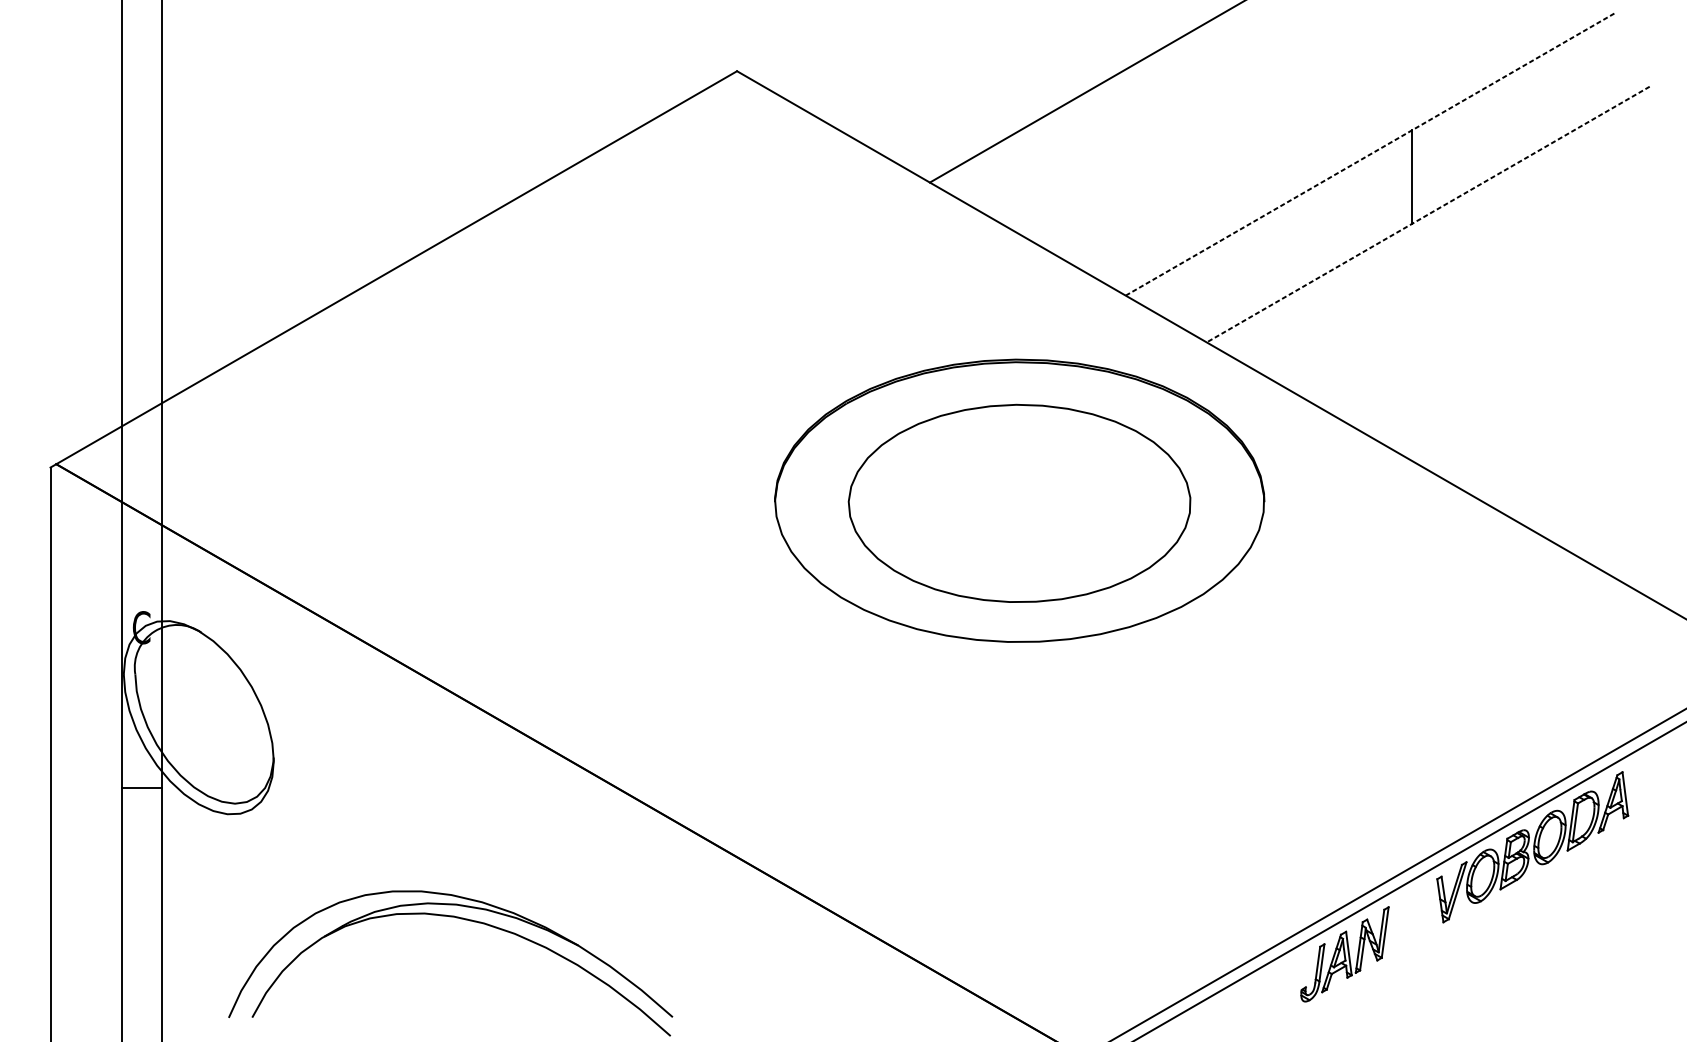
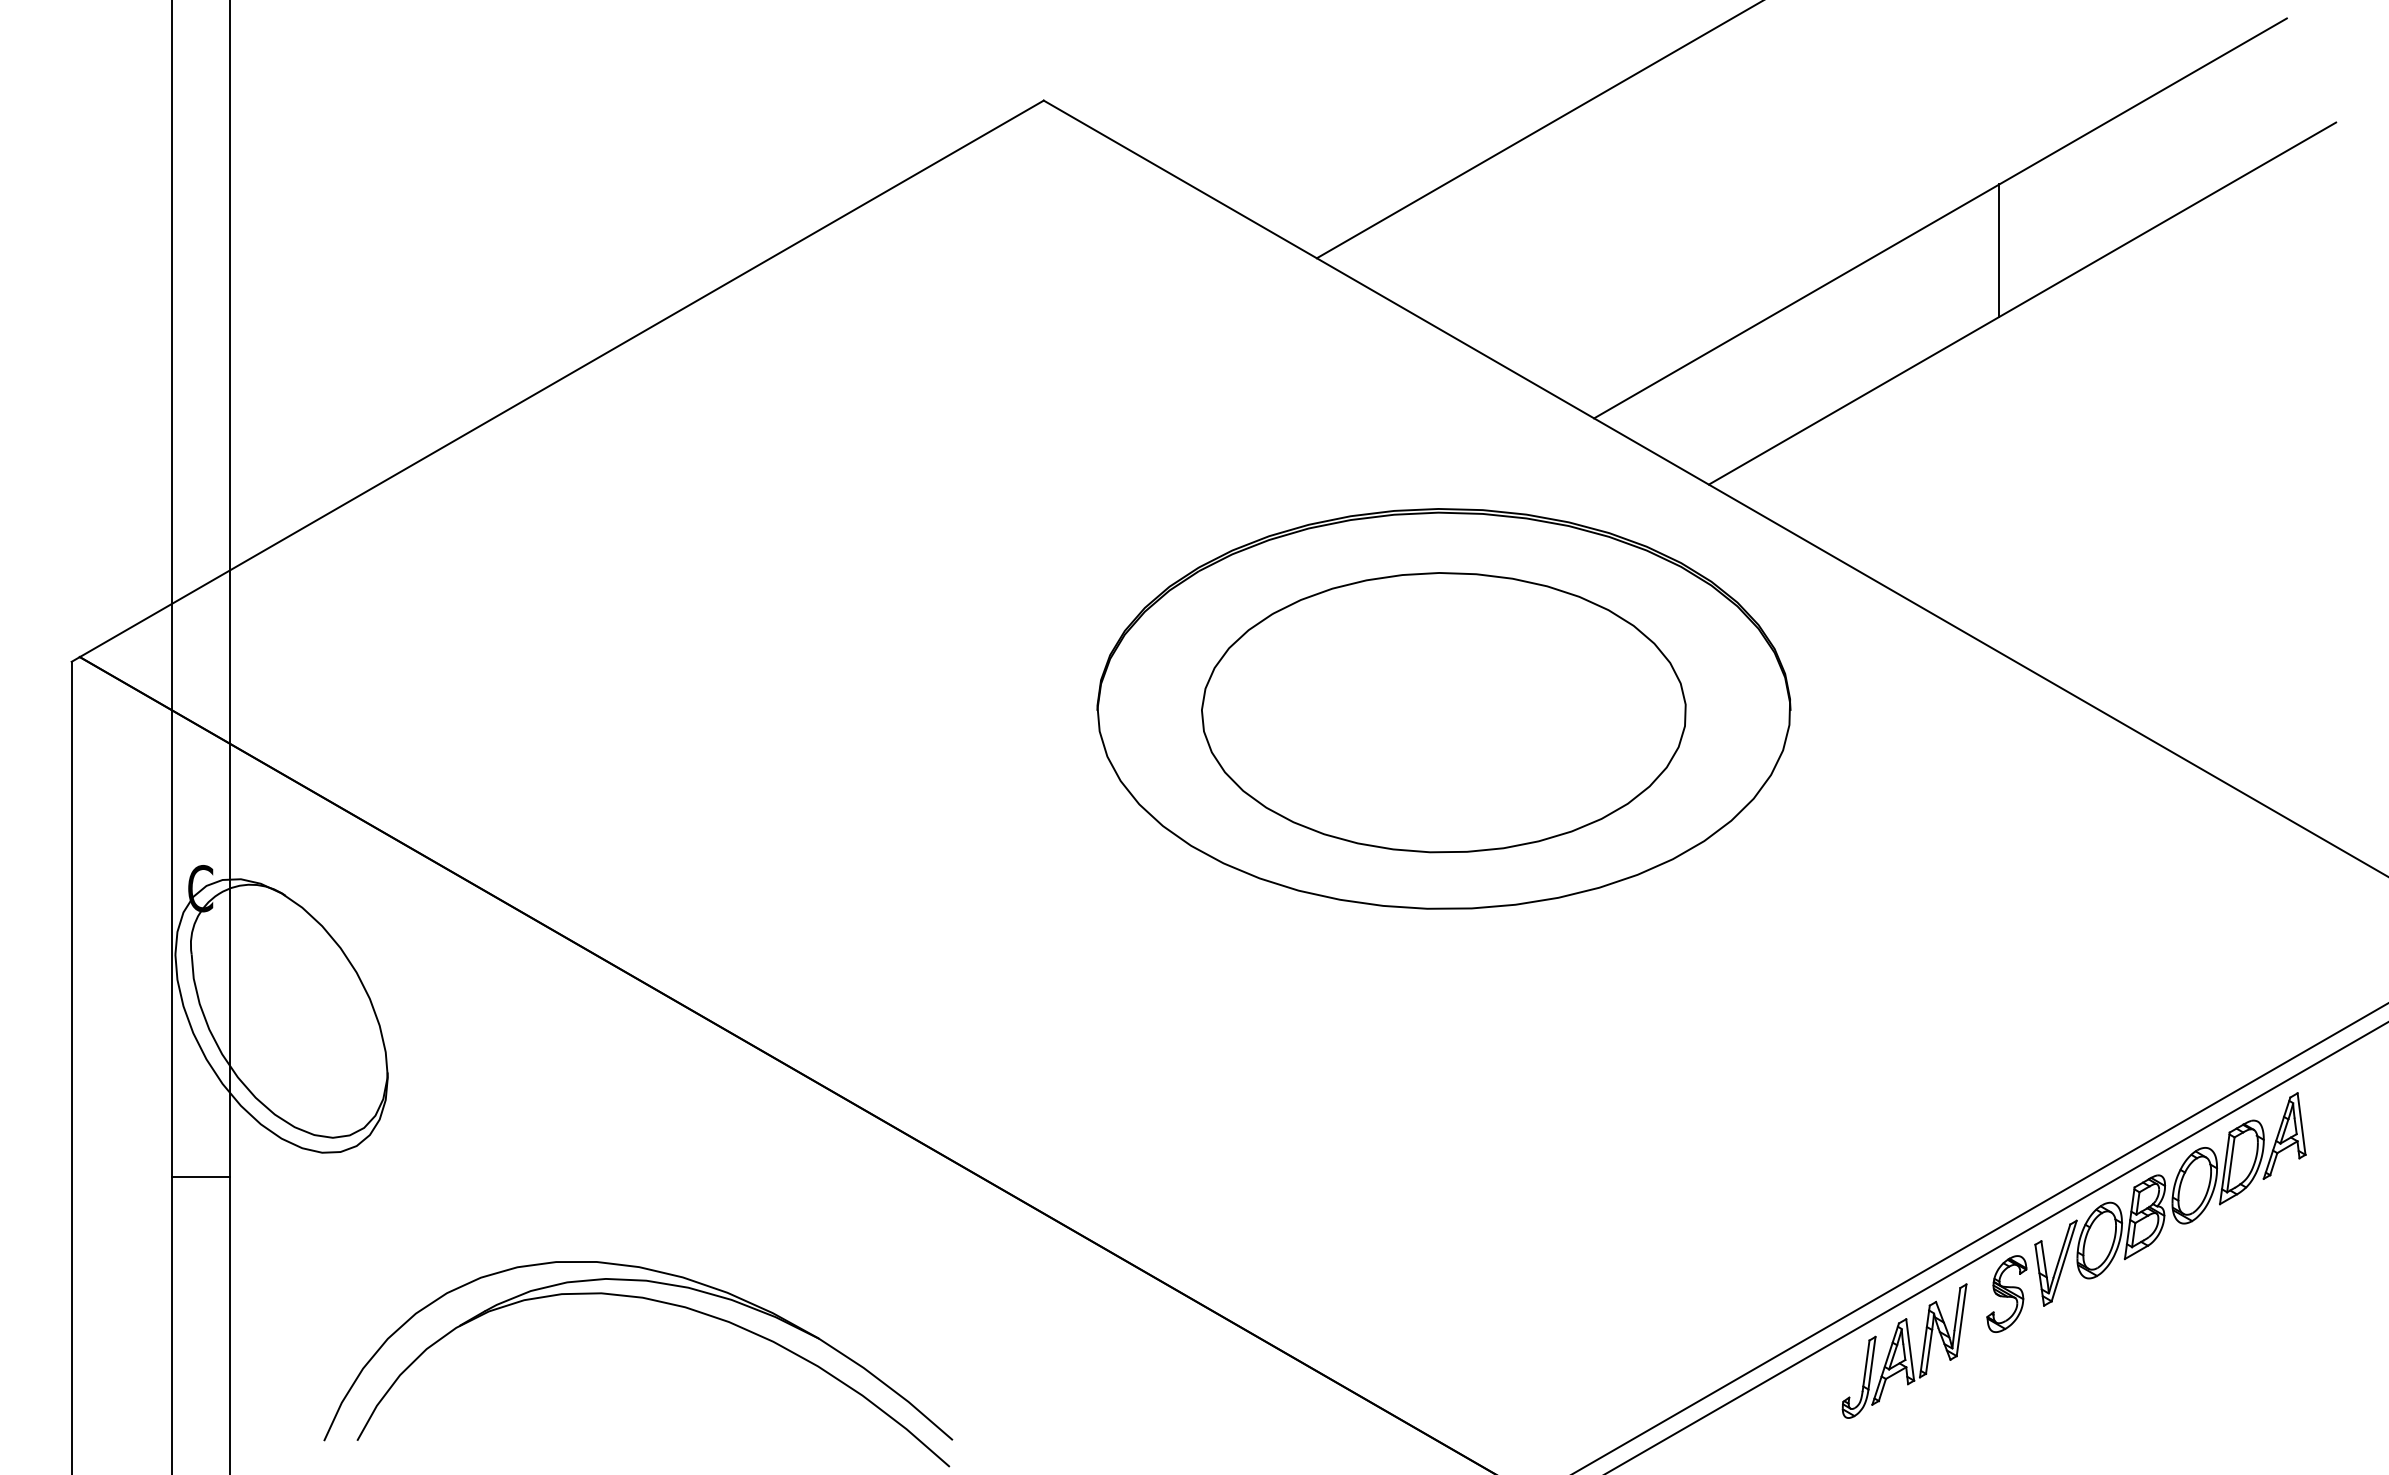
line: (1370, 154) -> (1940, 218), dashed -> solid
line: (1428, 214) -> (2022, 303), dashed -> solid
line: (142, 787) -> (201, 1177), moved
part: (1416, 913) -> (2006, 1293), added

